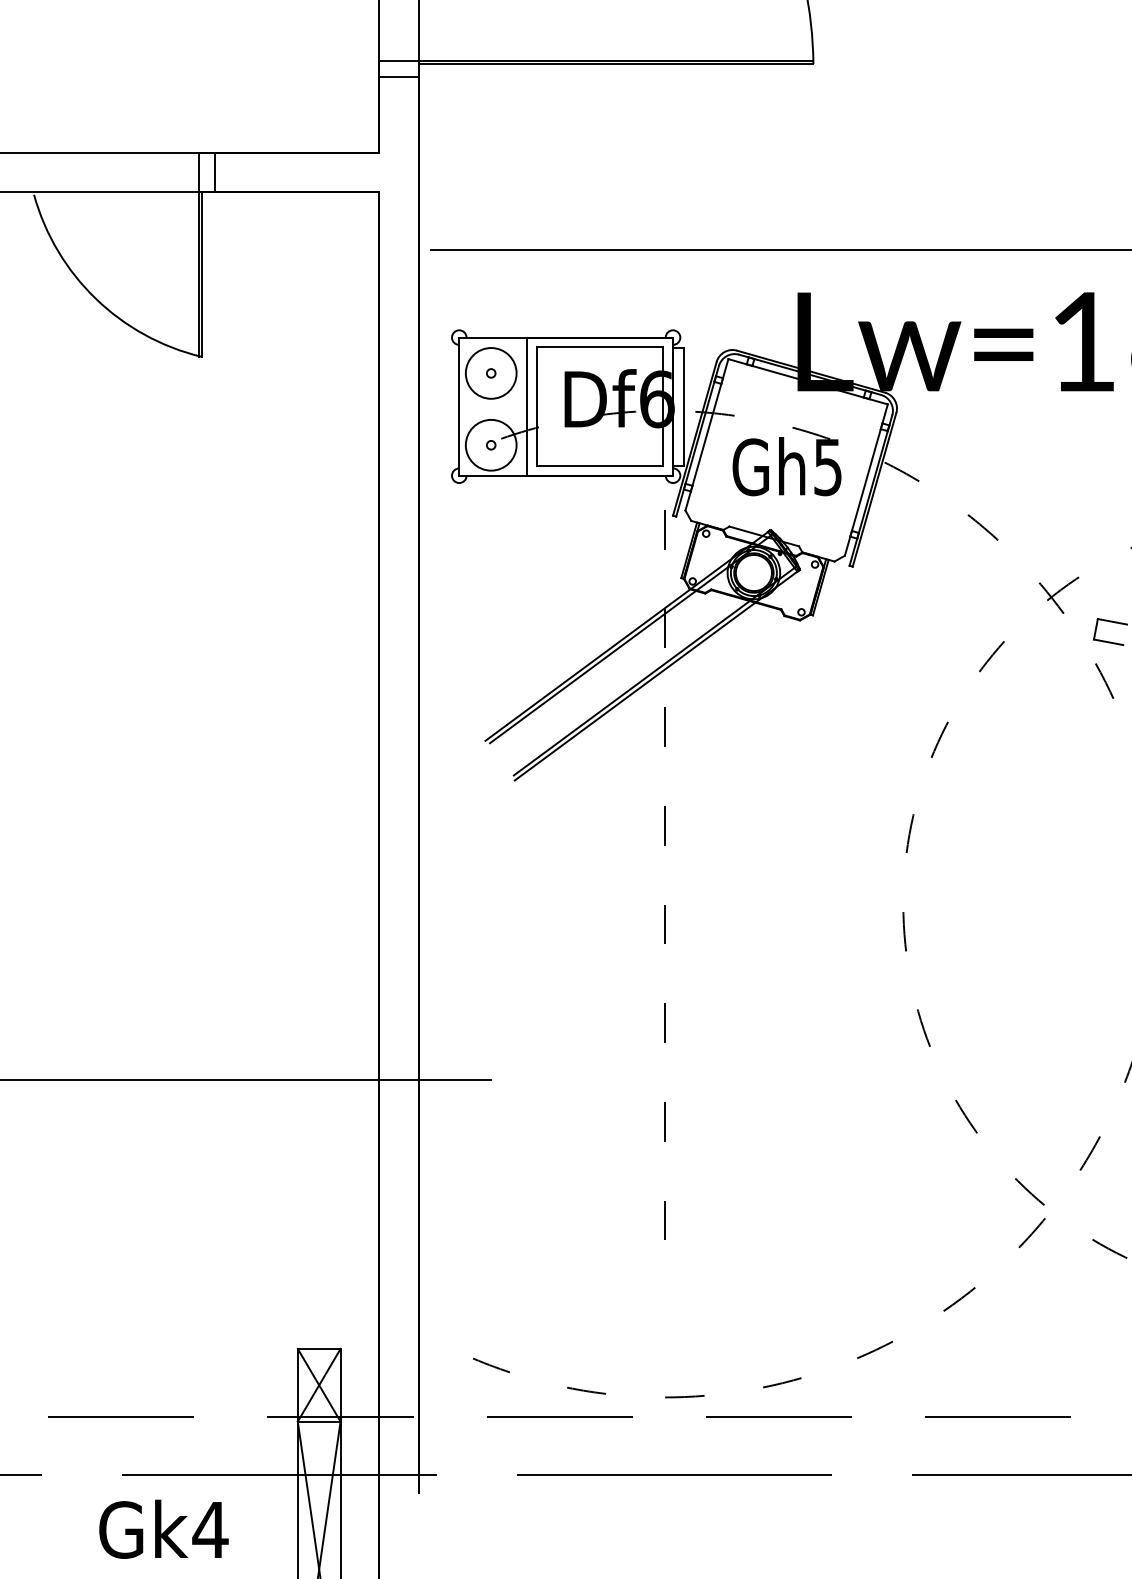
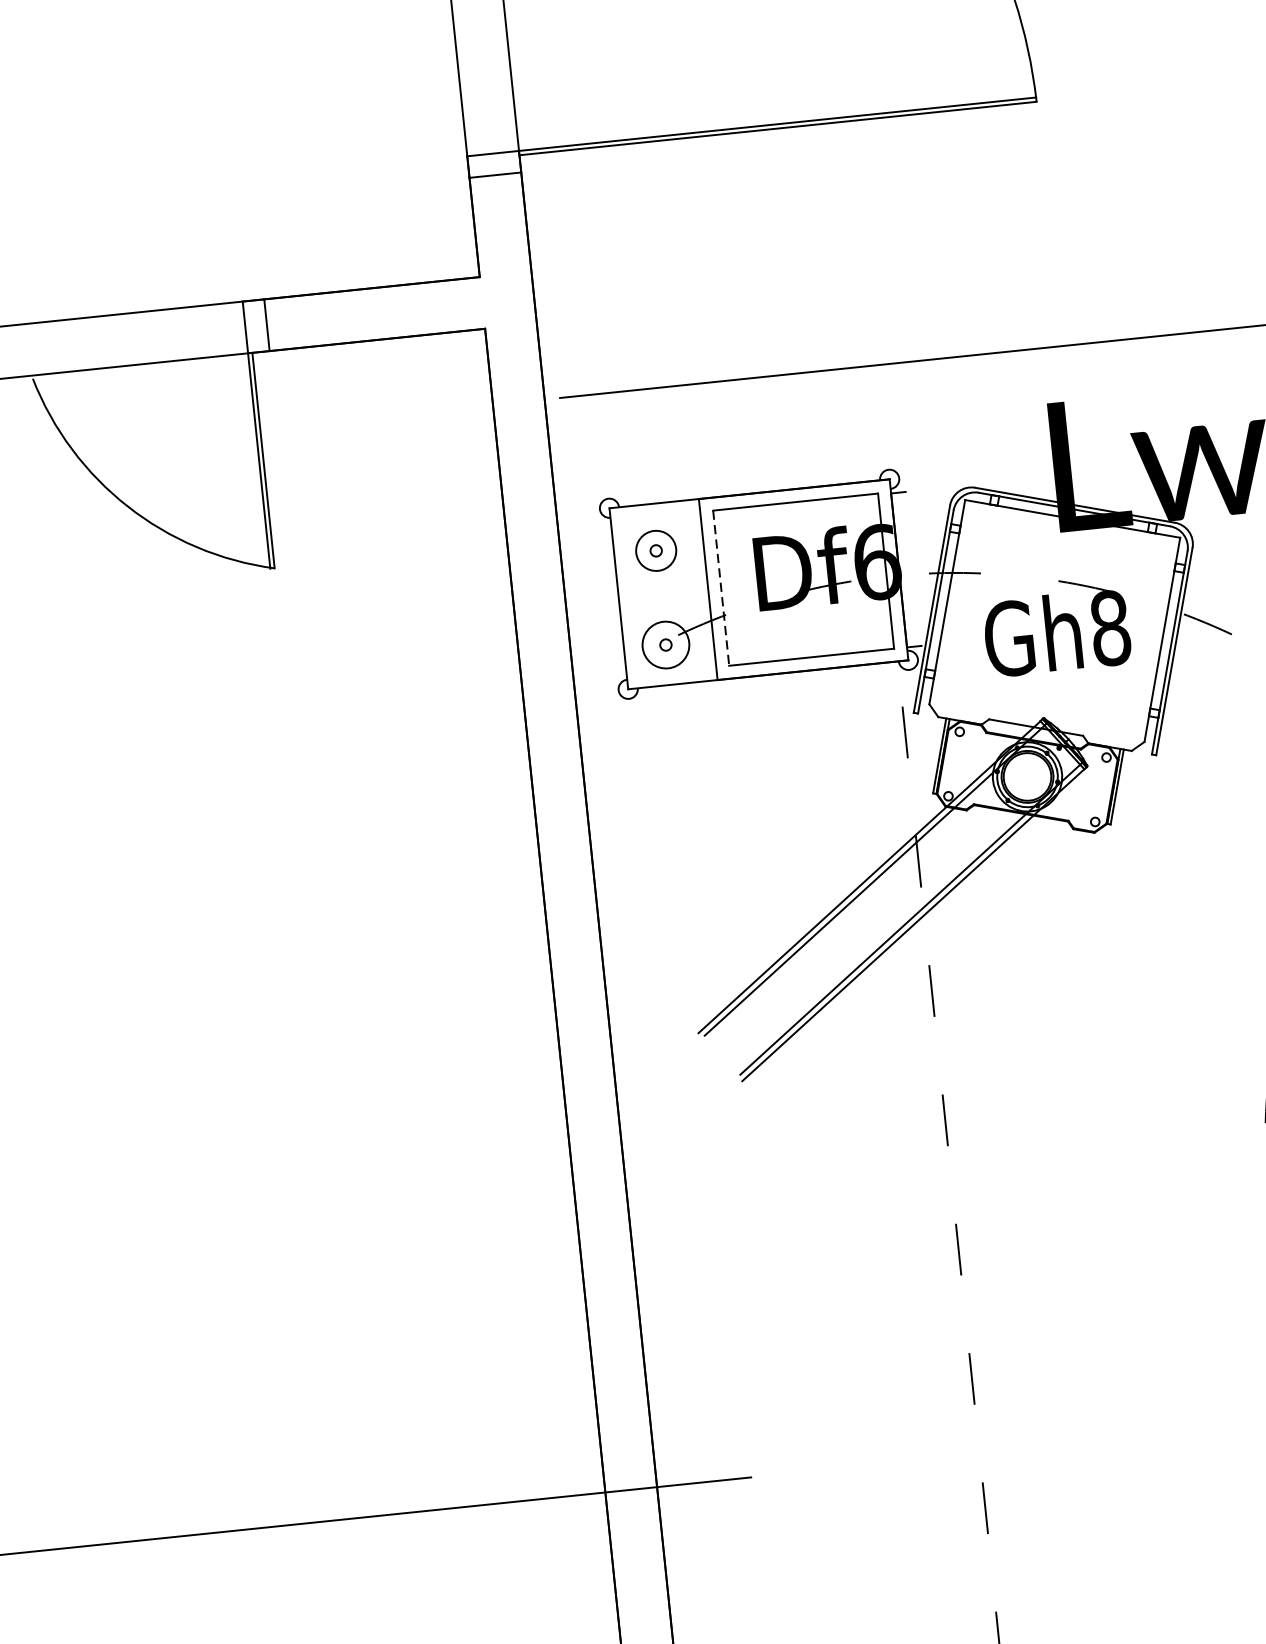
circle: (490, 373) -> (655, 551), size x0.6
line: (684, 406) -> (914, 568), removed
line: (537, 407) -> (721, 589), solid -> dashed
circle: (490, 444) -> (664, 644), size x0.7
text: (828, 467) -> (1111, 628), Gh5 -> Gh8

